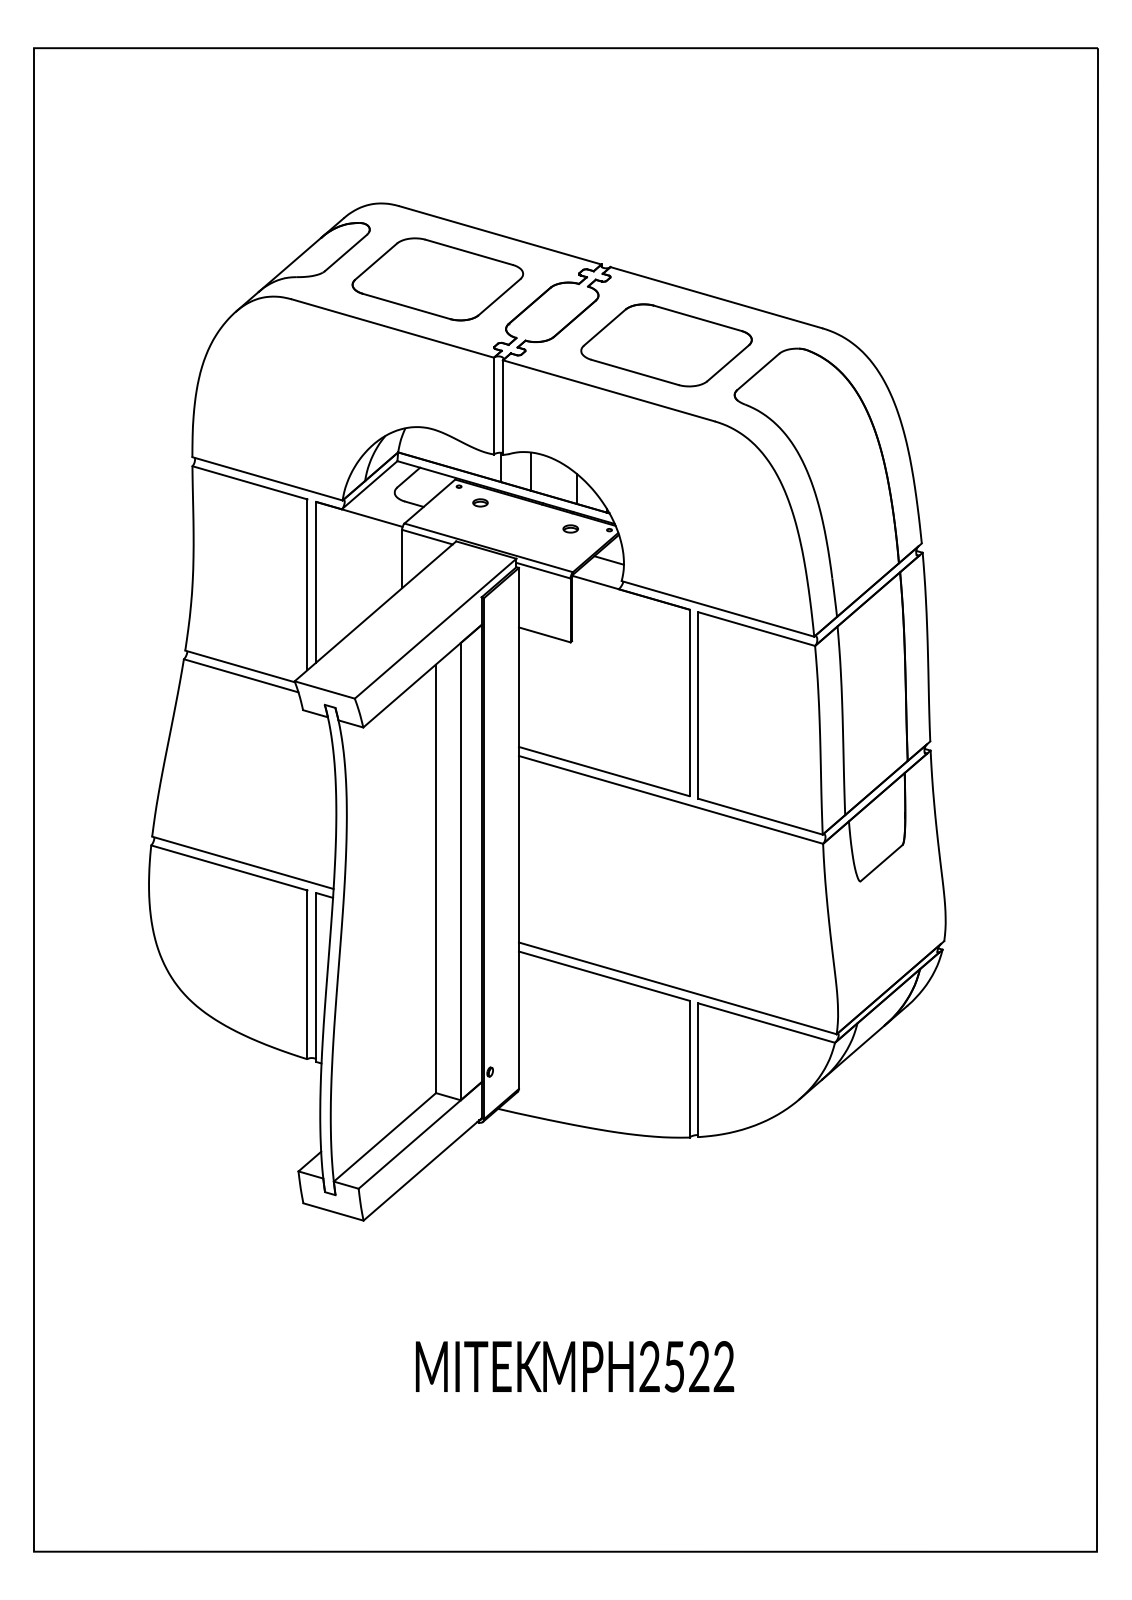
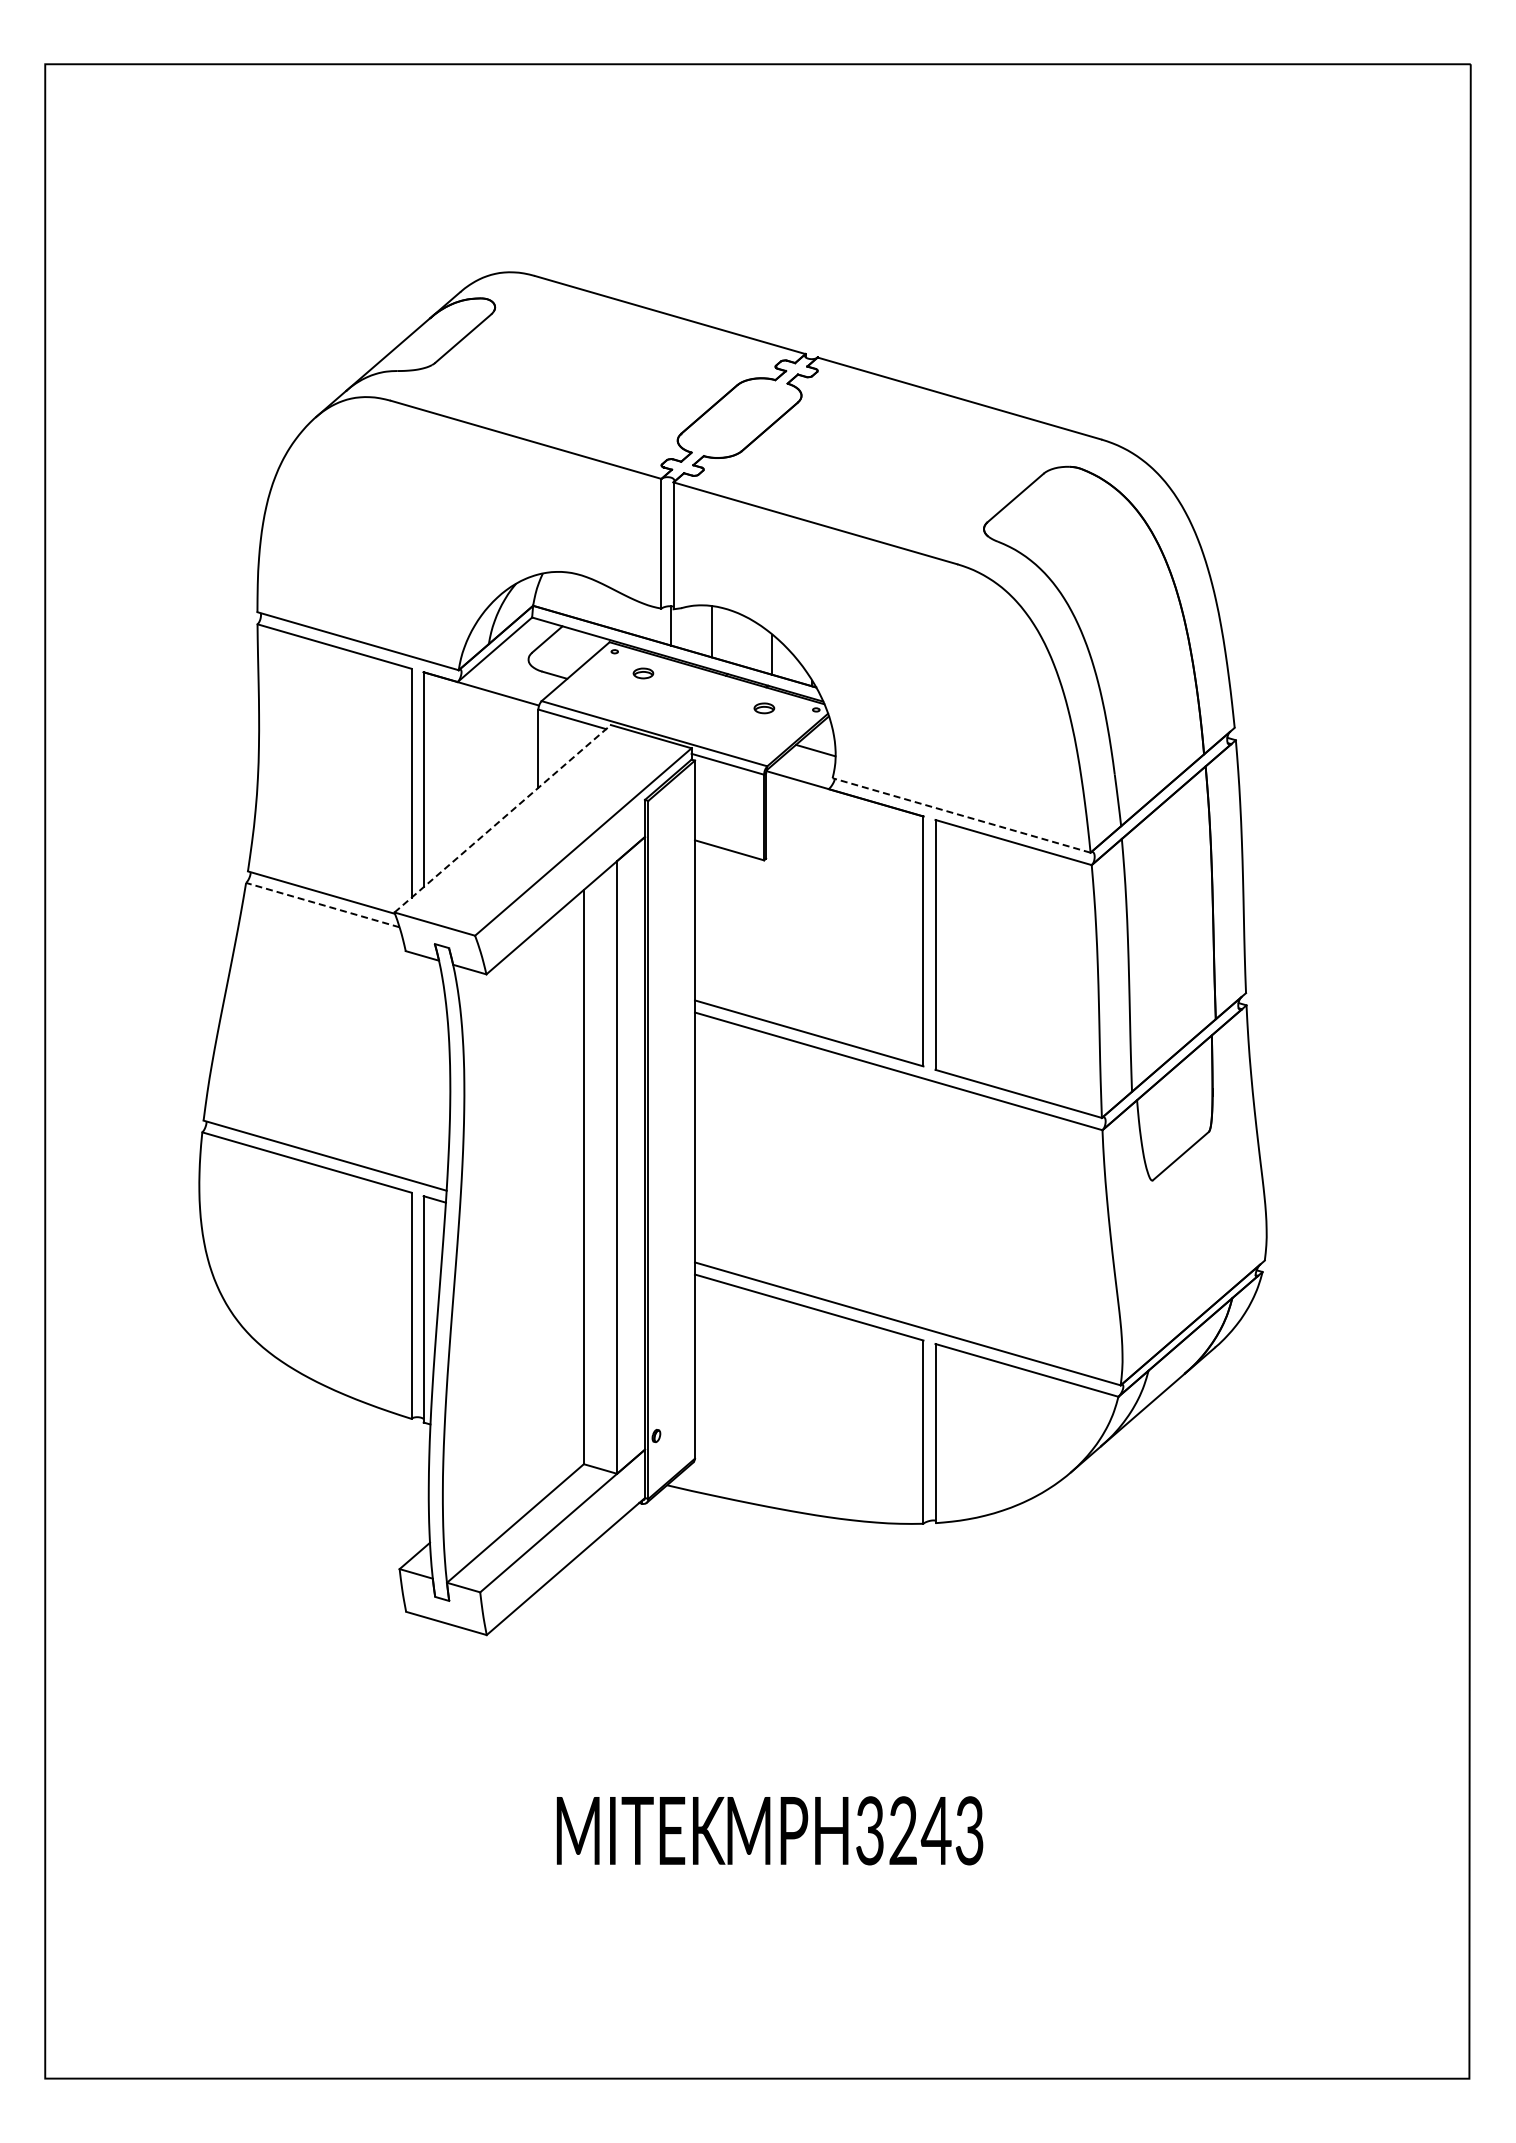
part: (437, 279) -> (586, 373), removed
part: (666, 345) -> (892, 462), removed
line: (717, 608) -> (961, 815), solid -> dashed
line: (376, 611) -> (503, 818), solid -> dashed
line: (240, 676) -> (322, 905), solid -> dashed
text: (686, 1366) -> (919, 1830), MPH2522 -> MPH3243

